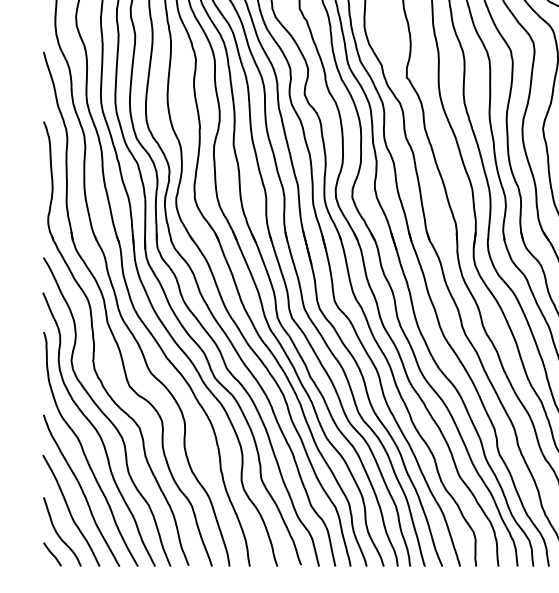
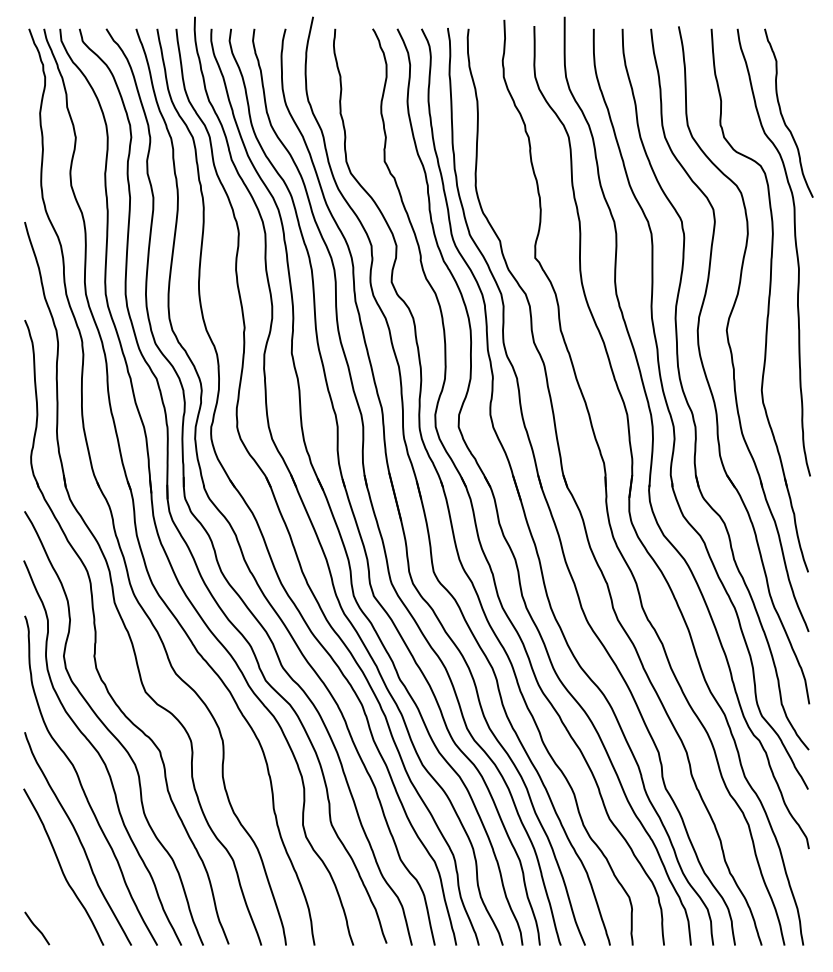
curve: (58, 533) -> (45, 899), removed

